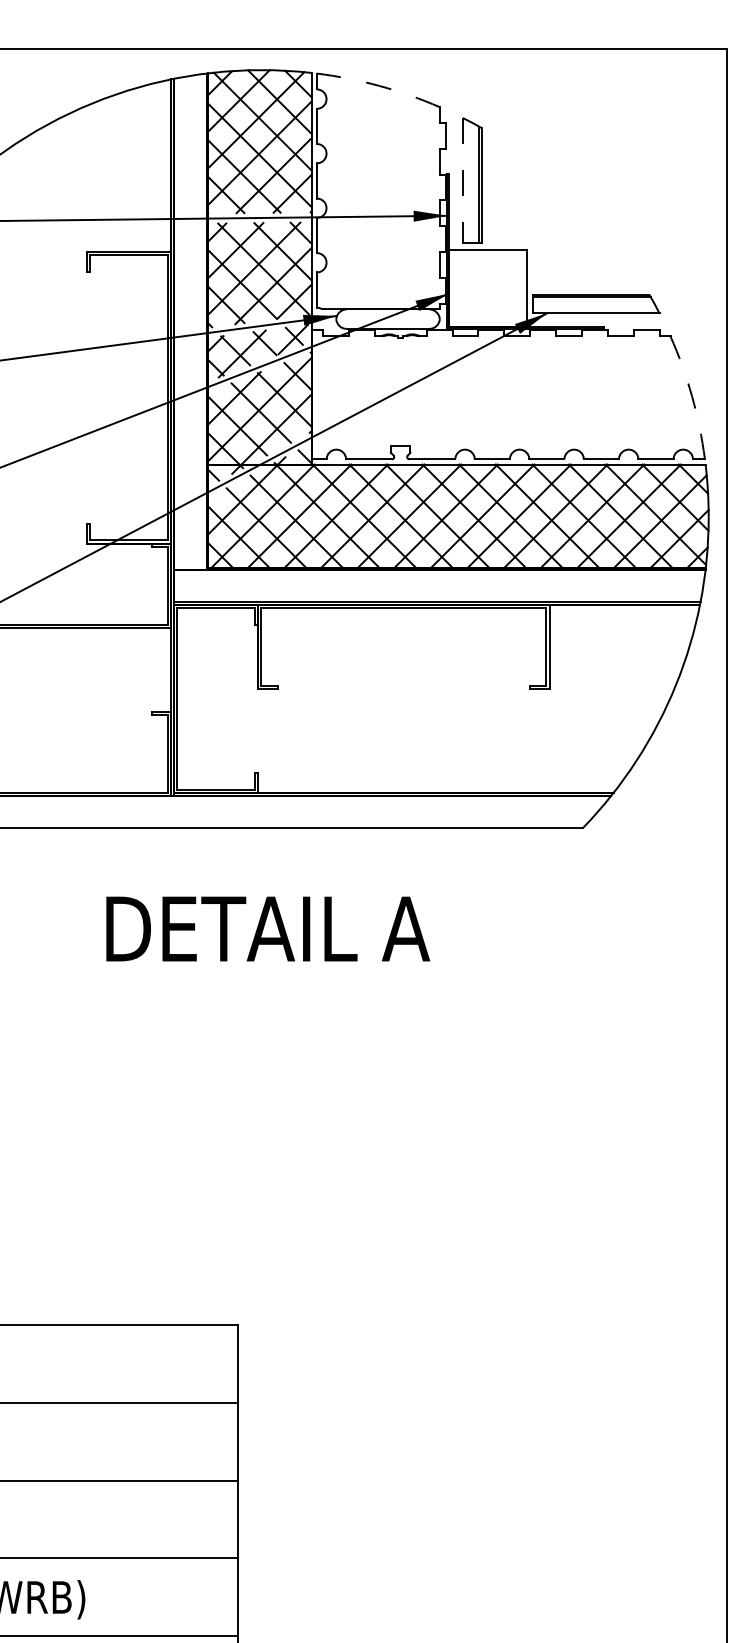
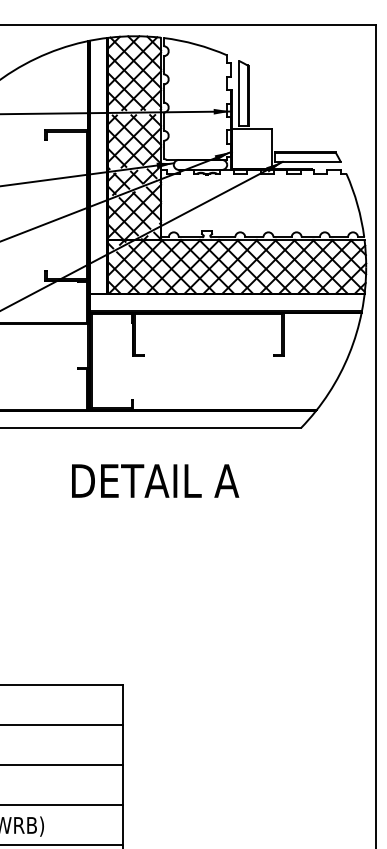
arc: (380, 86) -> (196, 44), dashed -> solid
line: (463, 180) -> (239, 93), dashed -> solid
arc: (691, 395) -> (357, 204), dashed -> solid
text: (268, 927) -> (155, 480), moved

